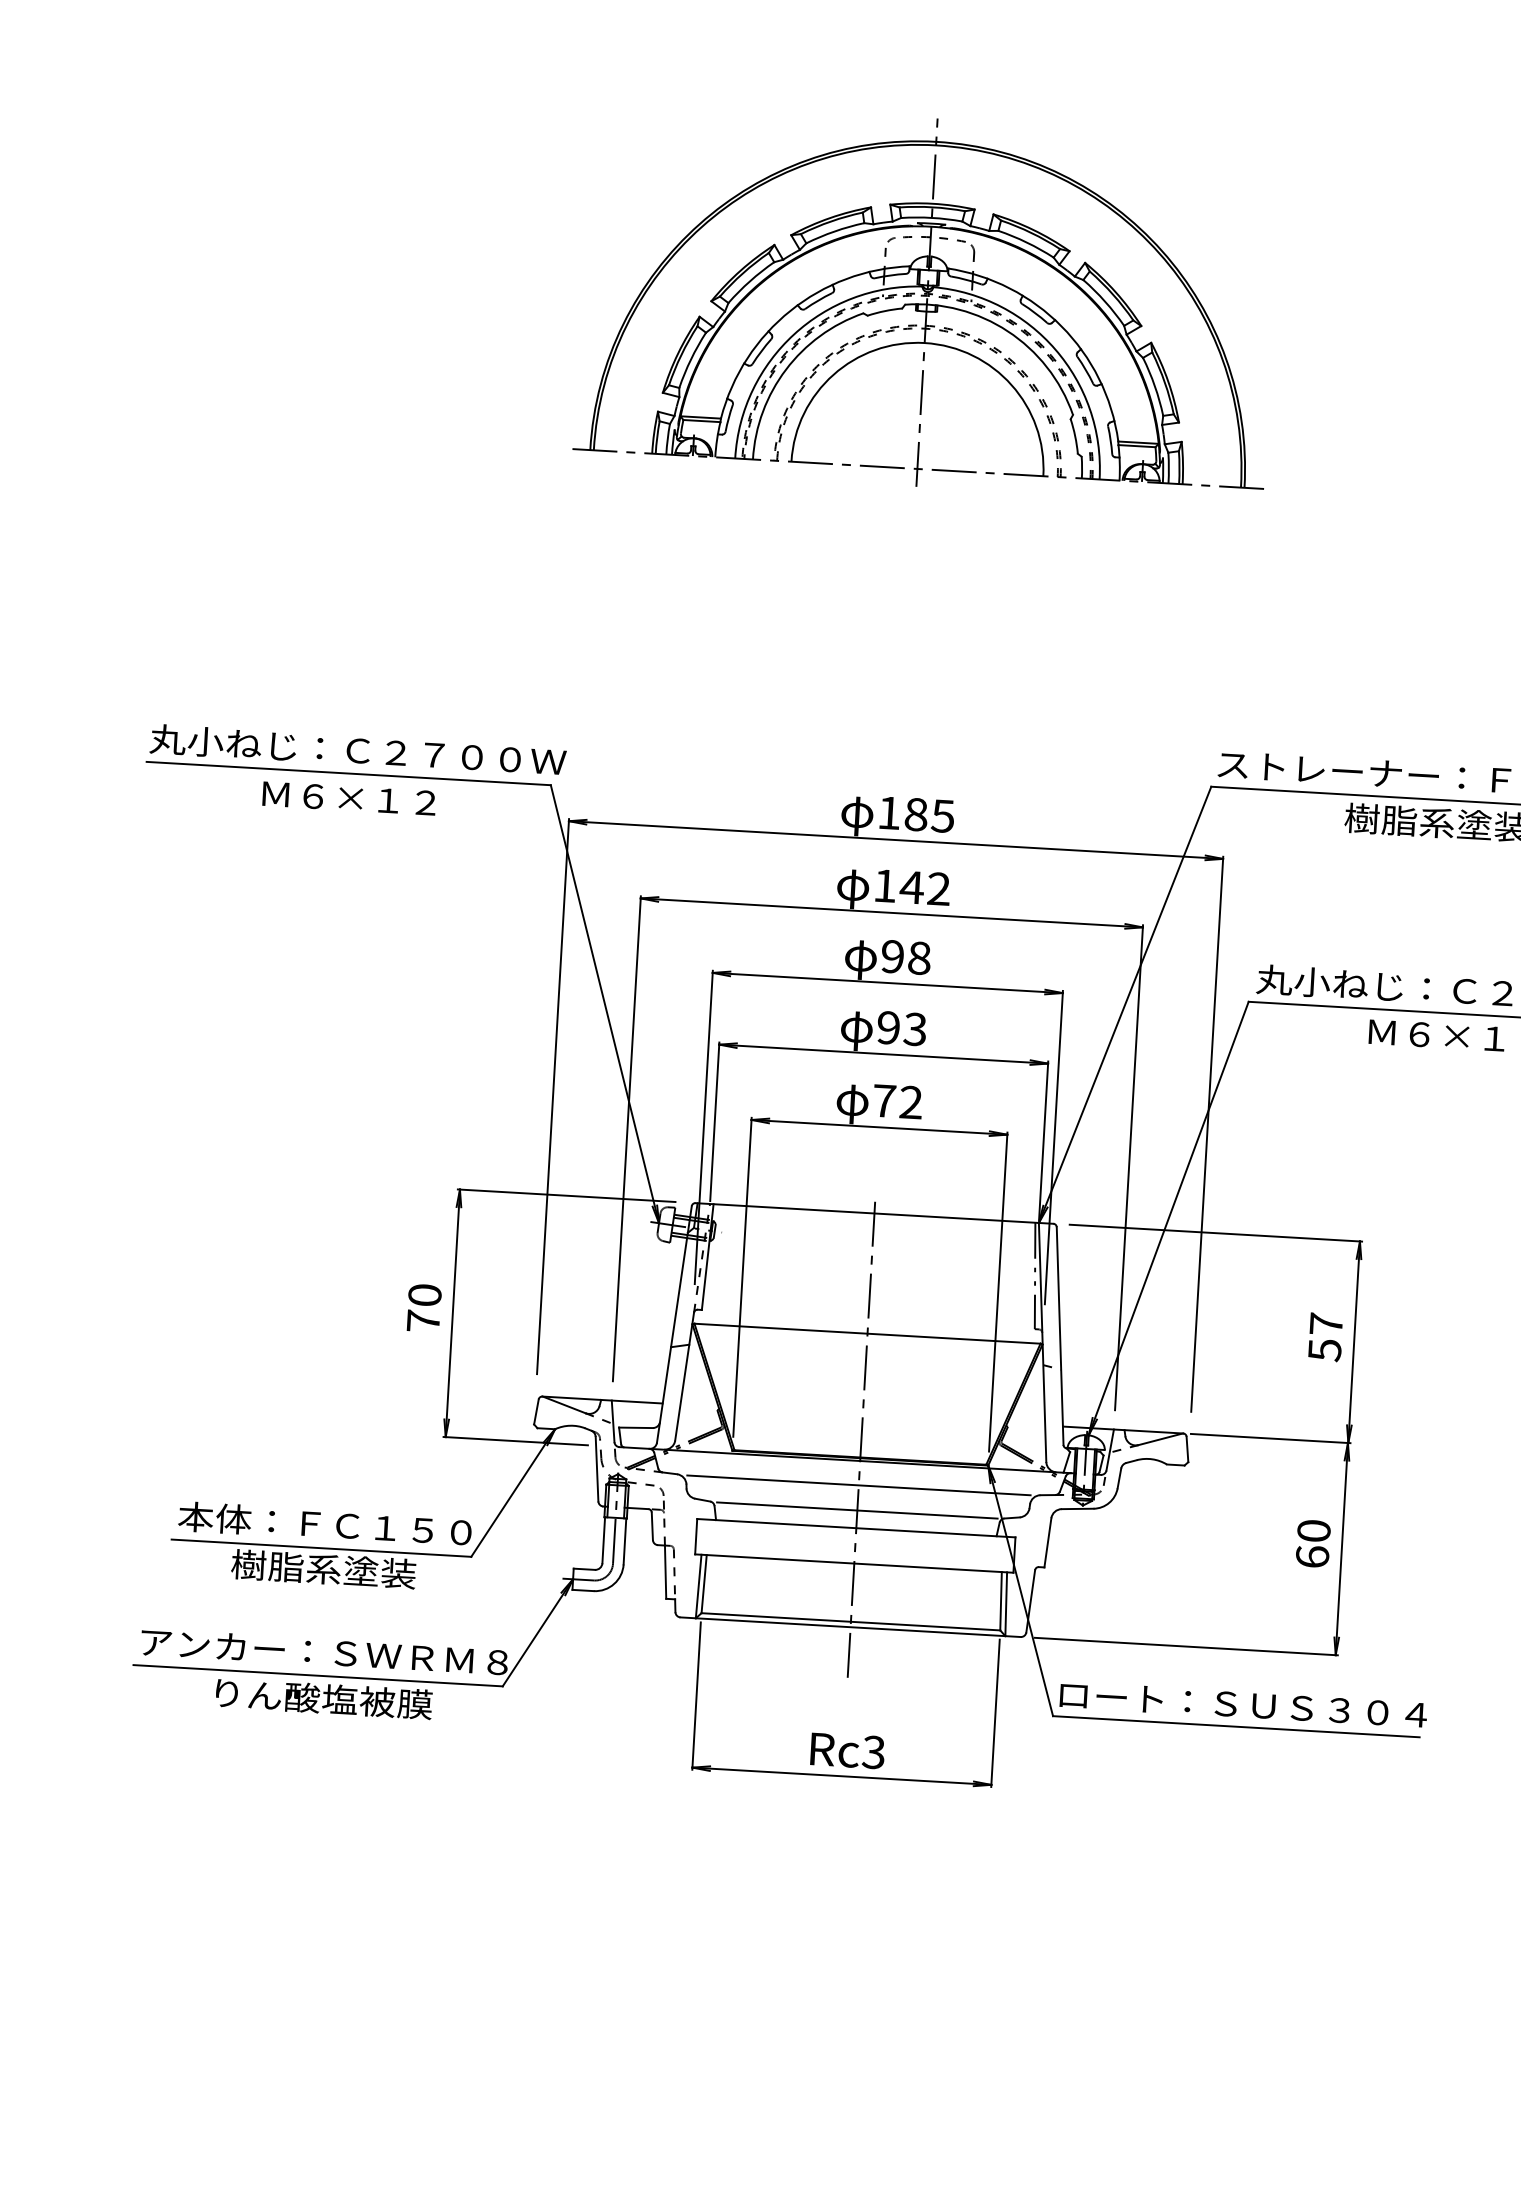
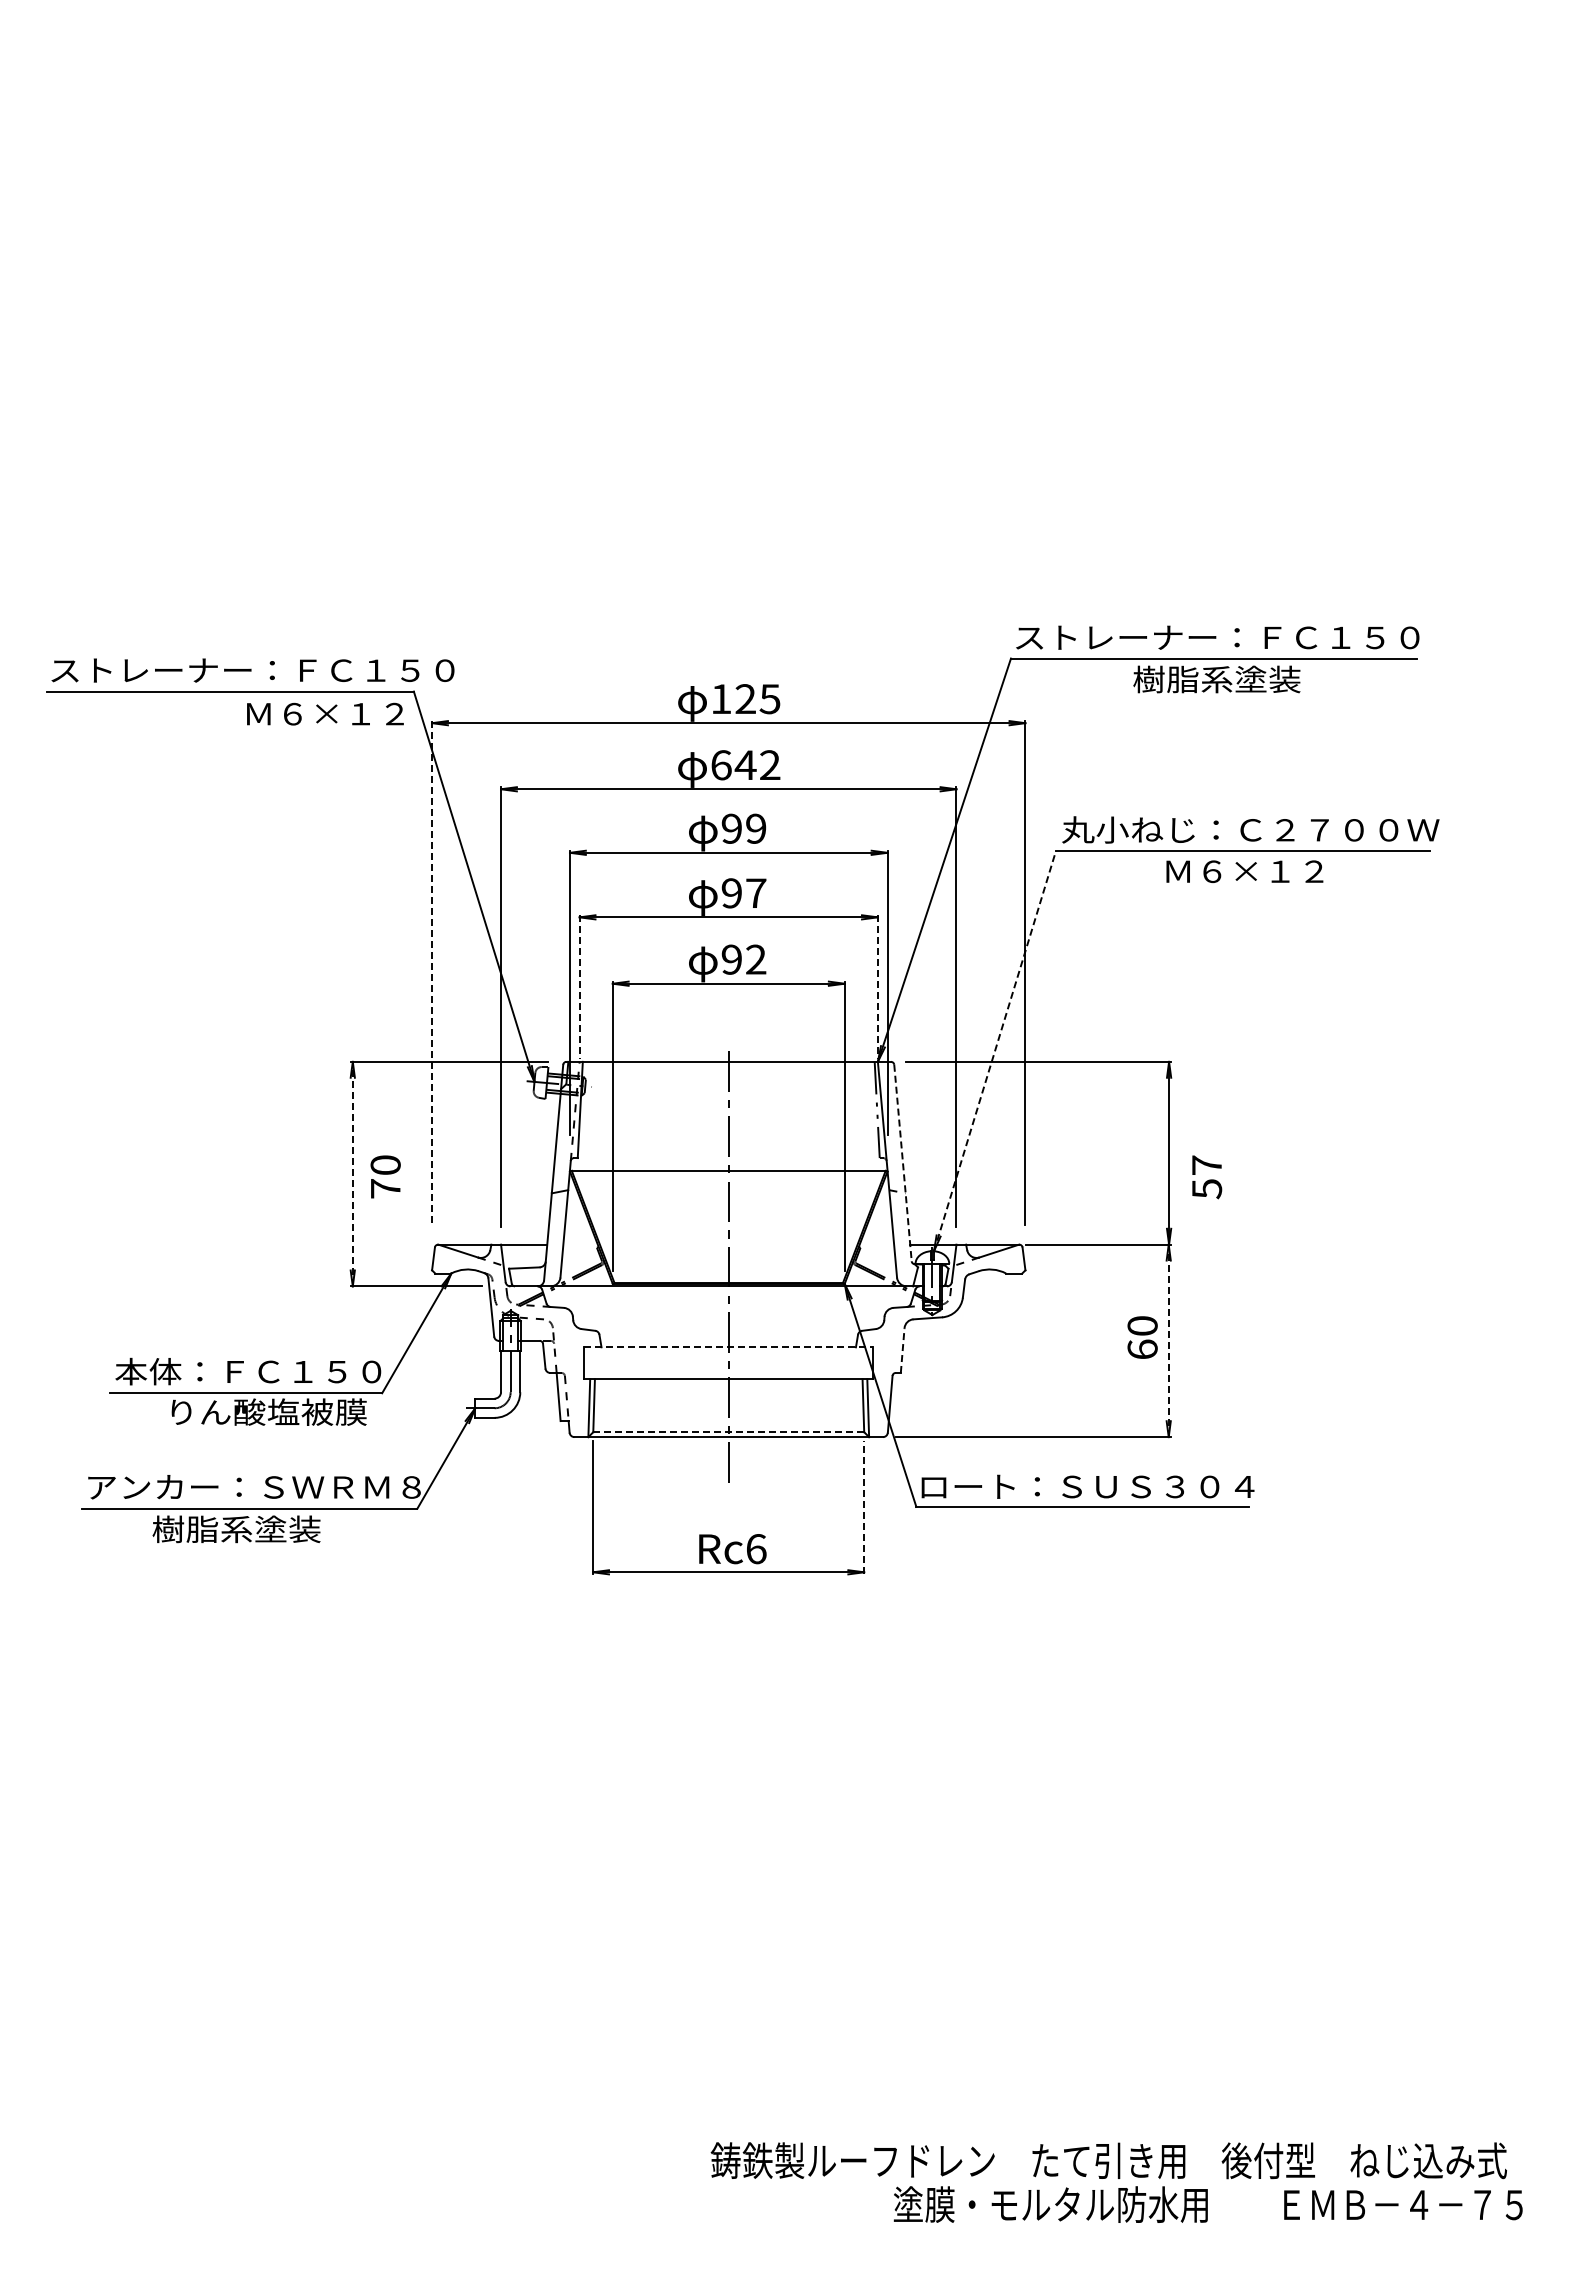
part: (927, 302) -> (729, 235), removed
text: (373, 751) -> (251, 670), 丸小ねじ：Ｃ２７００Ｗ -> ストレーナー：ＦＣ１５０
text: (349, 797) -> (325, 713), moved
text: (915, 815) -> (745, 699), 185 -> 125
text: (885, 886) -> (721, 765), 142 -> 642
text: (919, 957) -> (756, 828), 98 -> 99
text: (914, 1029) -> (755, 893), 93 -> 97
line: (553, 1096) -> (432, 972), solid -> dashed
text: (884, 1100) -> (731, 959), 72 -> 92
line: (714, 1121) -> (579, 987), solid -> dashed
line: (1043, 1140) -> (877, 987), solid -> dashed
line: (1169, 1217) -> (995, 1050), solid -> dashed
text: (424, 1307) -> (385, 1176), moved
line: (452, 1312) -> (352, 1173), solid -> dashed
line: (1059, 1336) -> (902, 1163), solid -> dashed
text: (1326, 1337) -> (1207, 1177), moved
line: (858, 1485) -> (728, 1308), removed
line: (857, 1510) -> (728, 1331), removed
line: (857, 1528) -> (729, 1347), solid -> dashed
line: (1047, 1542) -> (902, 1350), solid -> dashed
line: (1341, 1548) -> (1168, 1340), solid -> dashed
text: (341, 1569) -> (265, 1411), 樹脂系塗装 -> りん酸塩被膜
line: (851, 1622) -> (729, 1432), solid -> dashed
text: (320, 1698) -> (253, 1529), りん酸塩被膜 -> 樹脂系塗装
line: (995, 1713) -> (864, 1507), solid -> dashed
text: (874, 1752) -> (756, 1549), Rc3 -> Rc6

